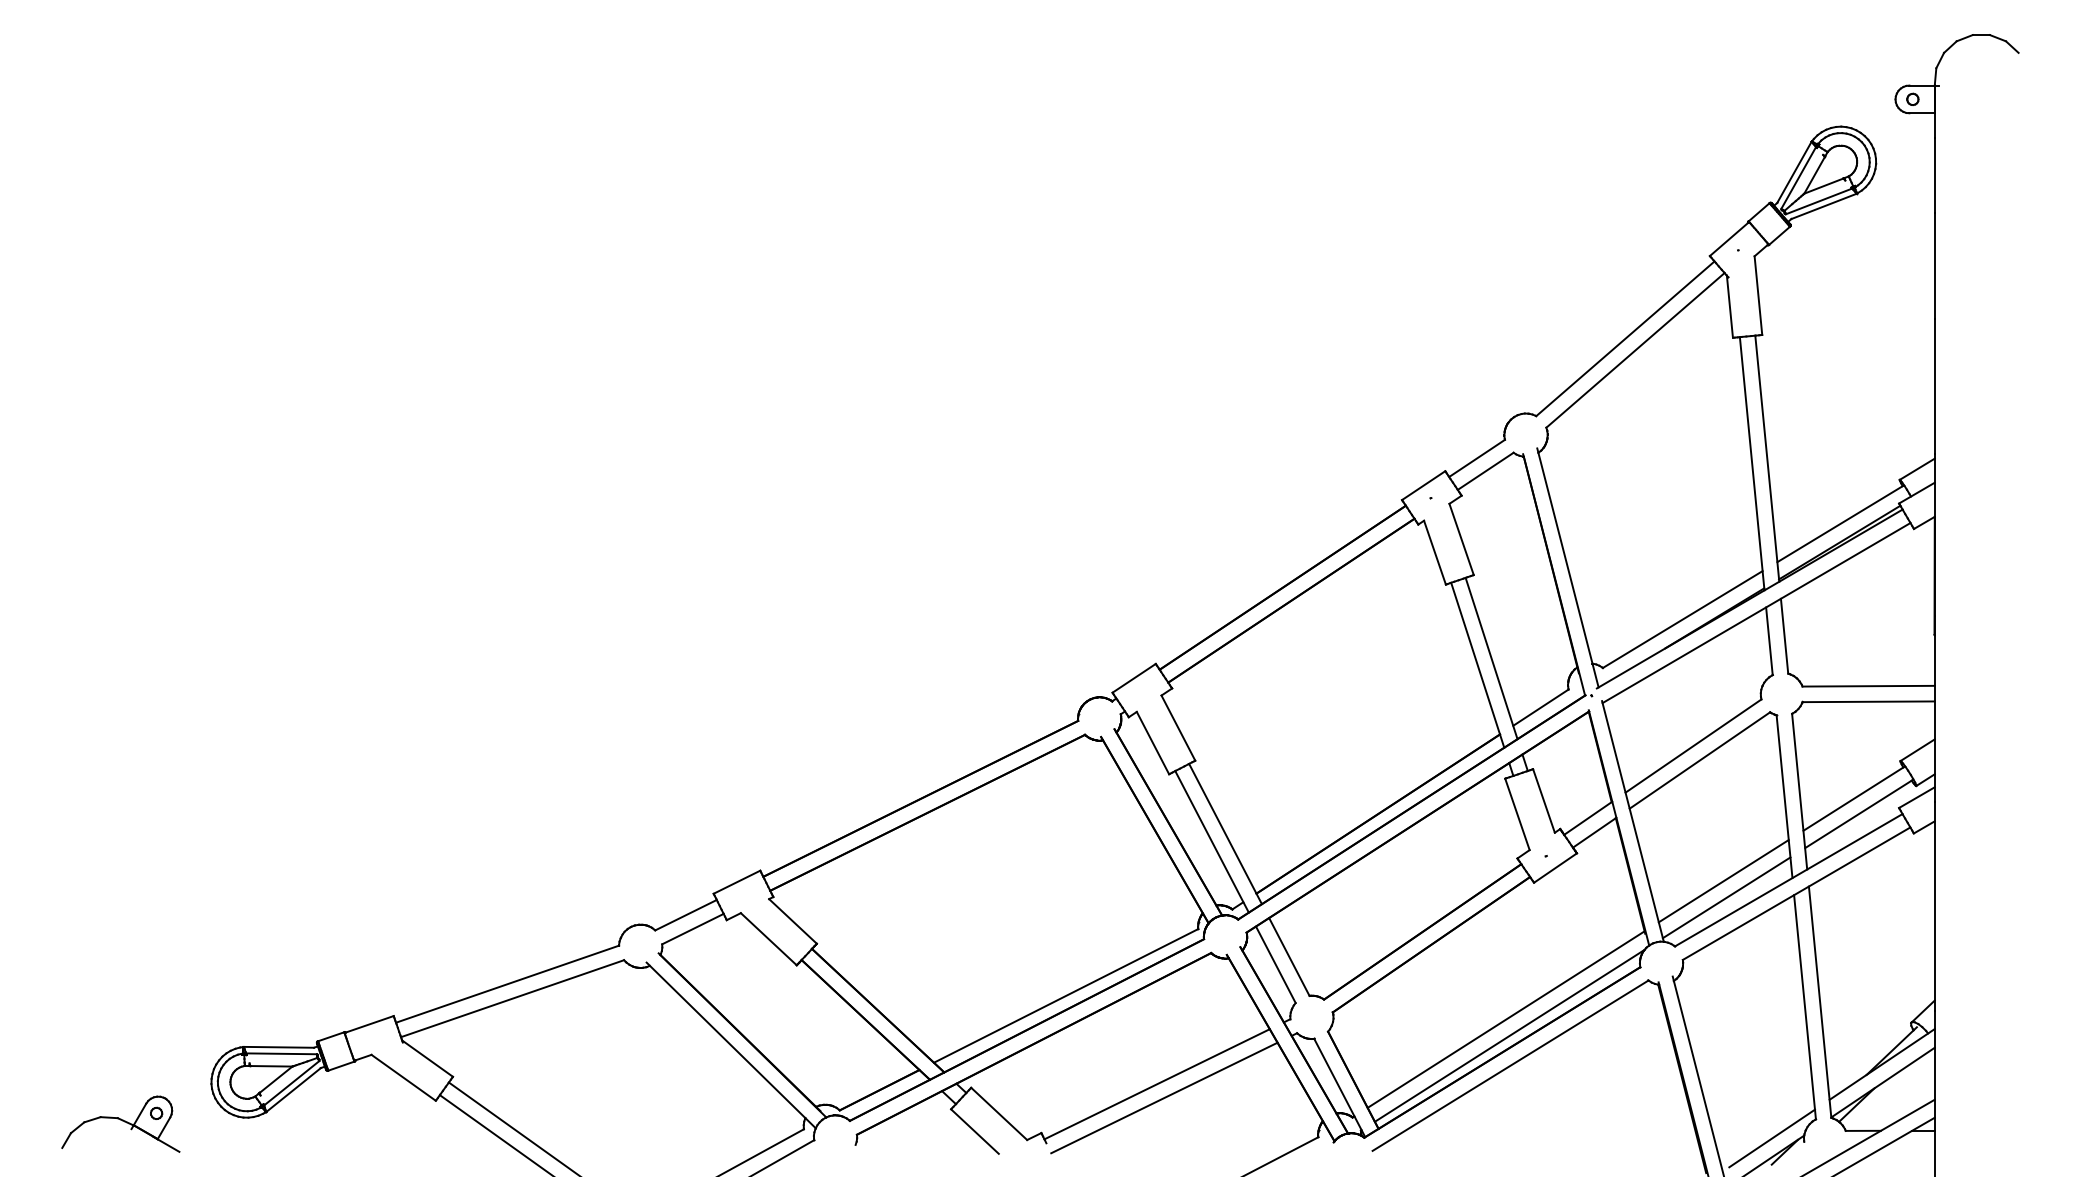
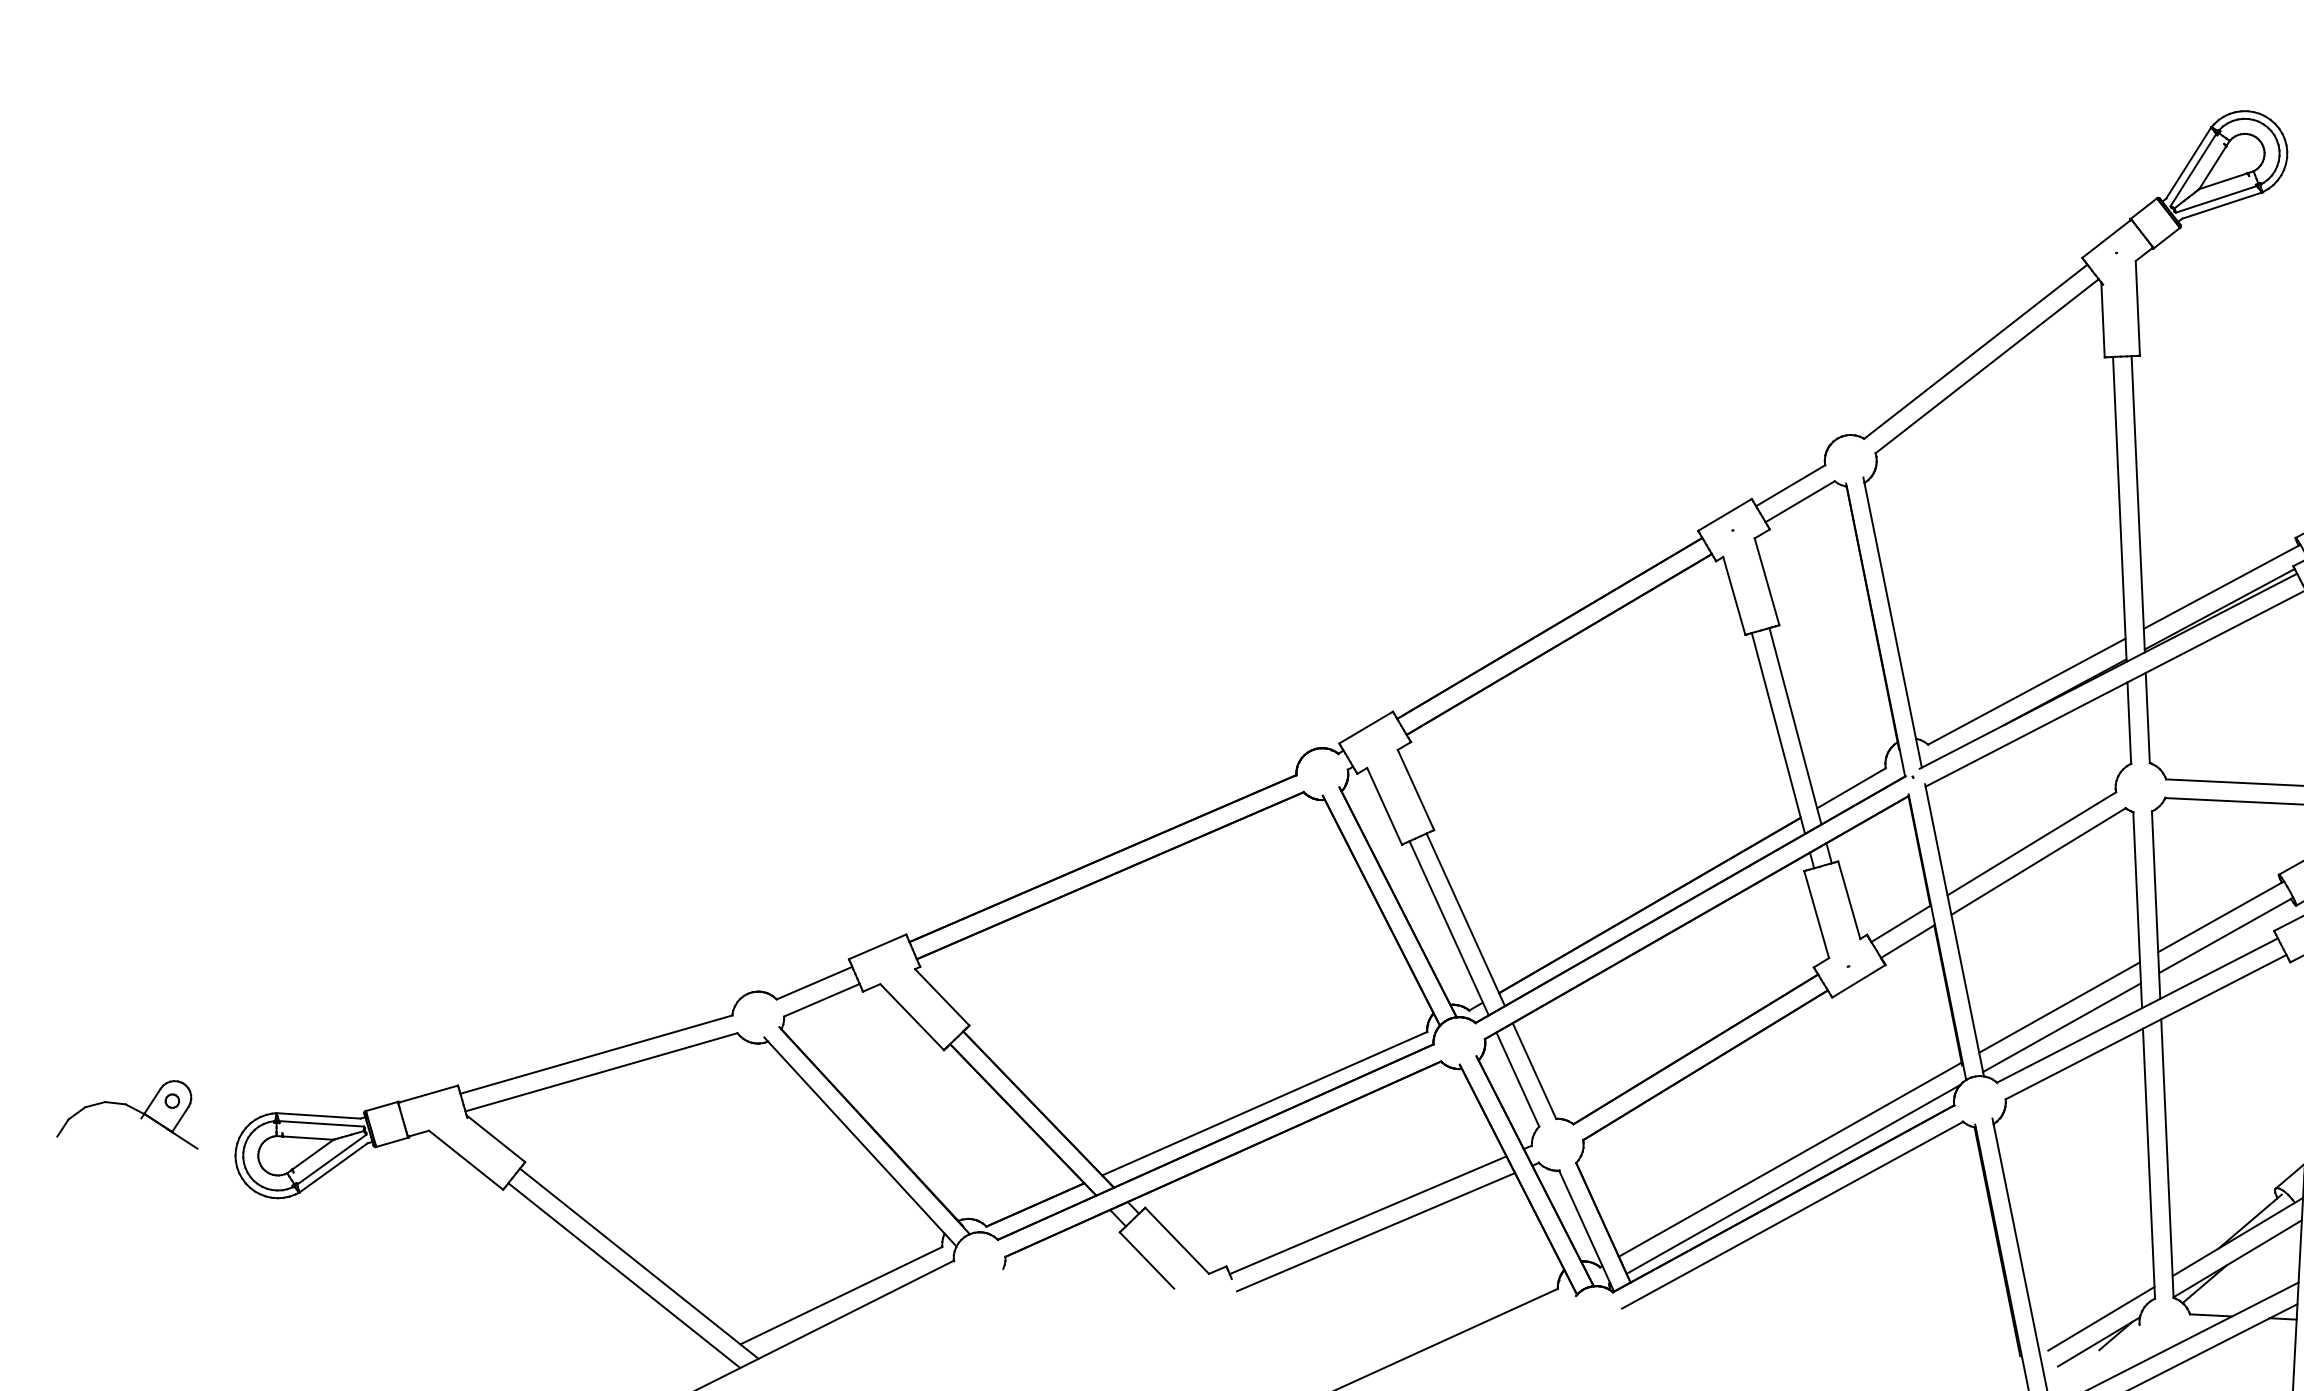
part: (120, 1123) -> (128, 1110), moved

